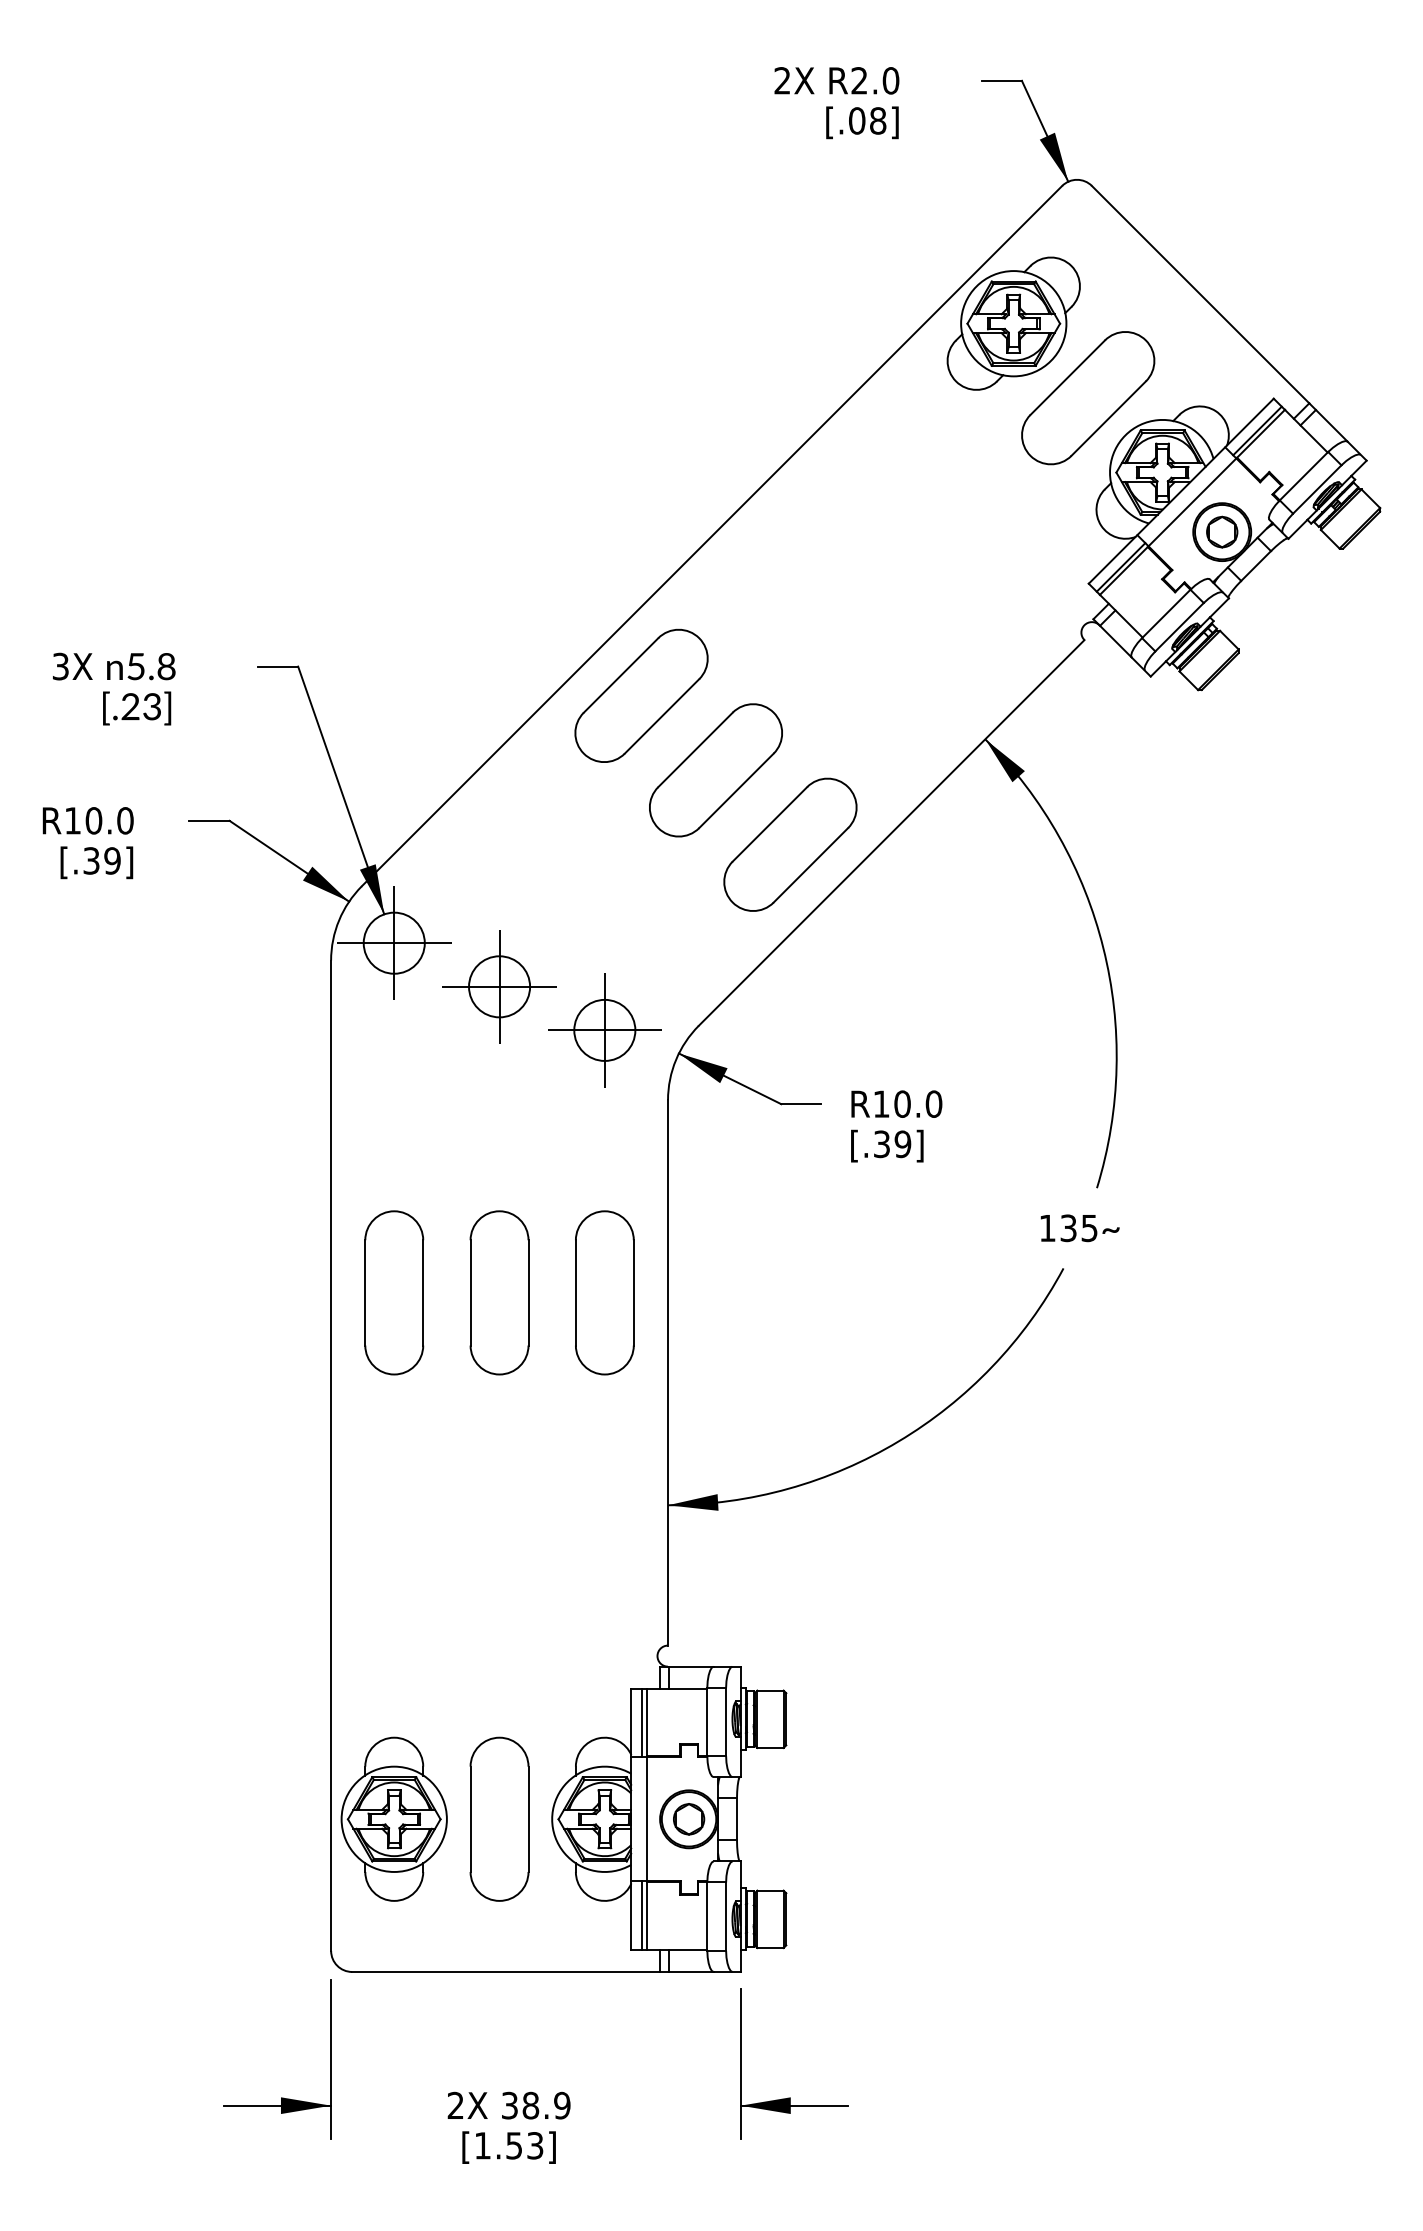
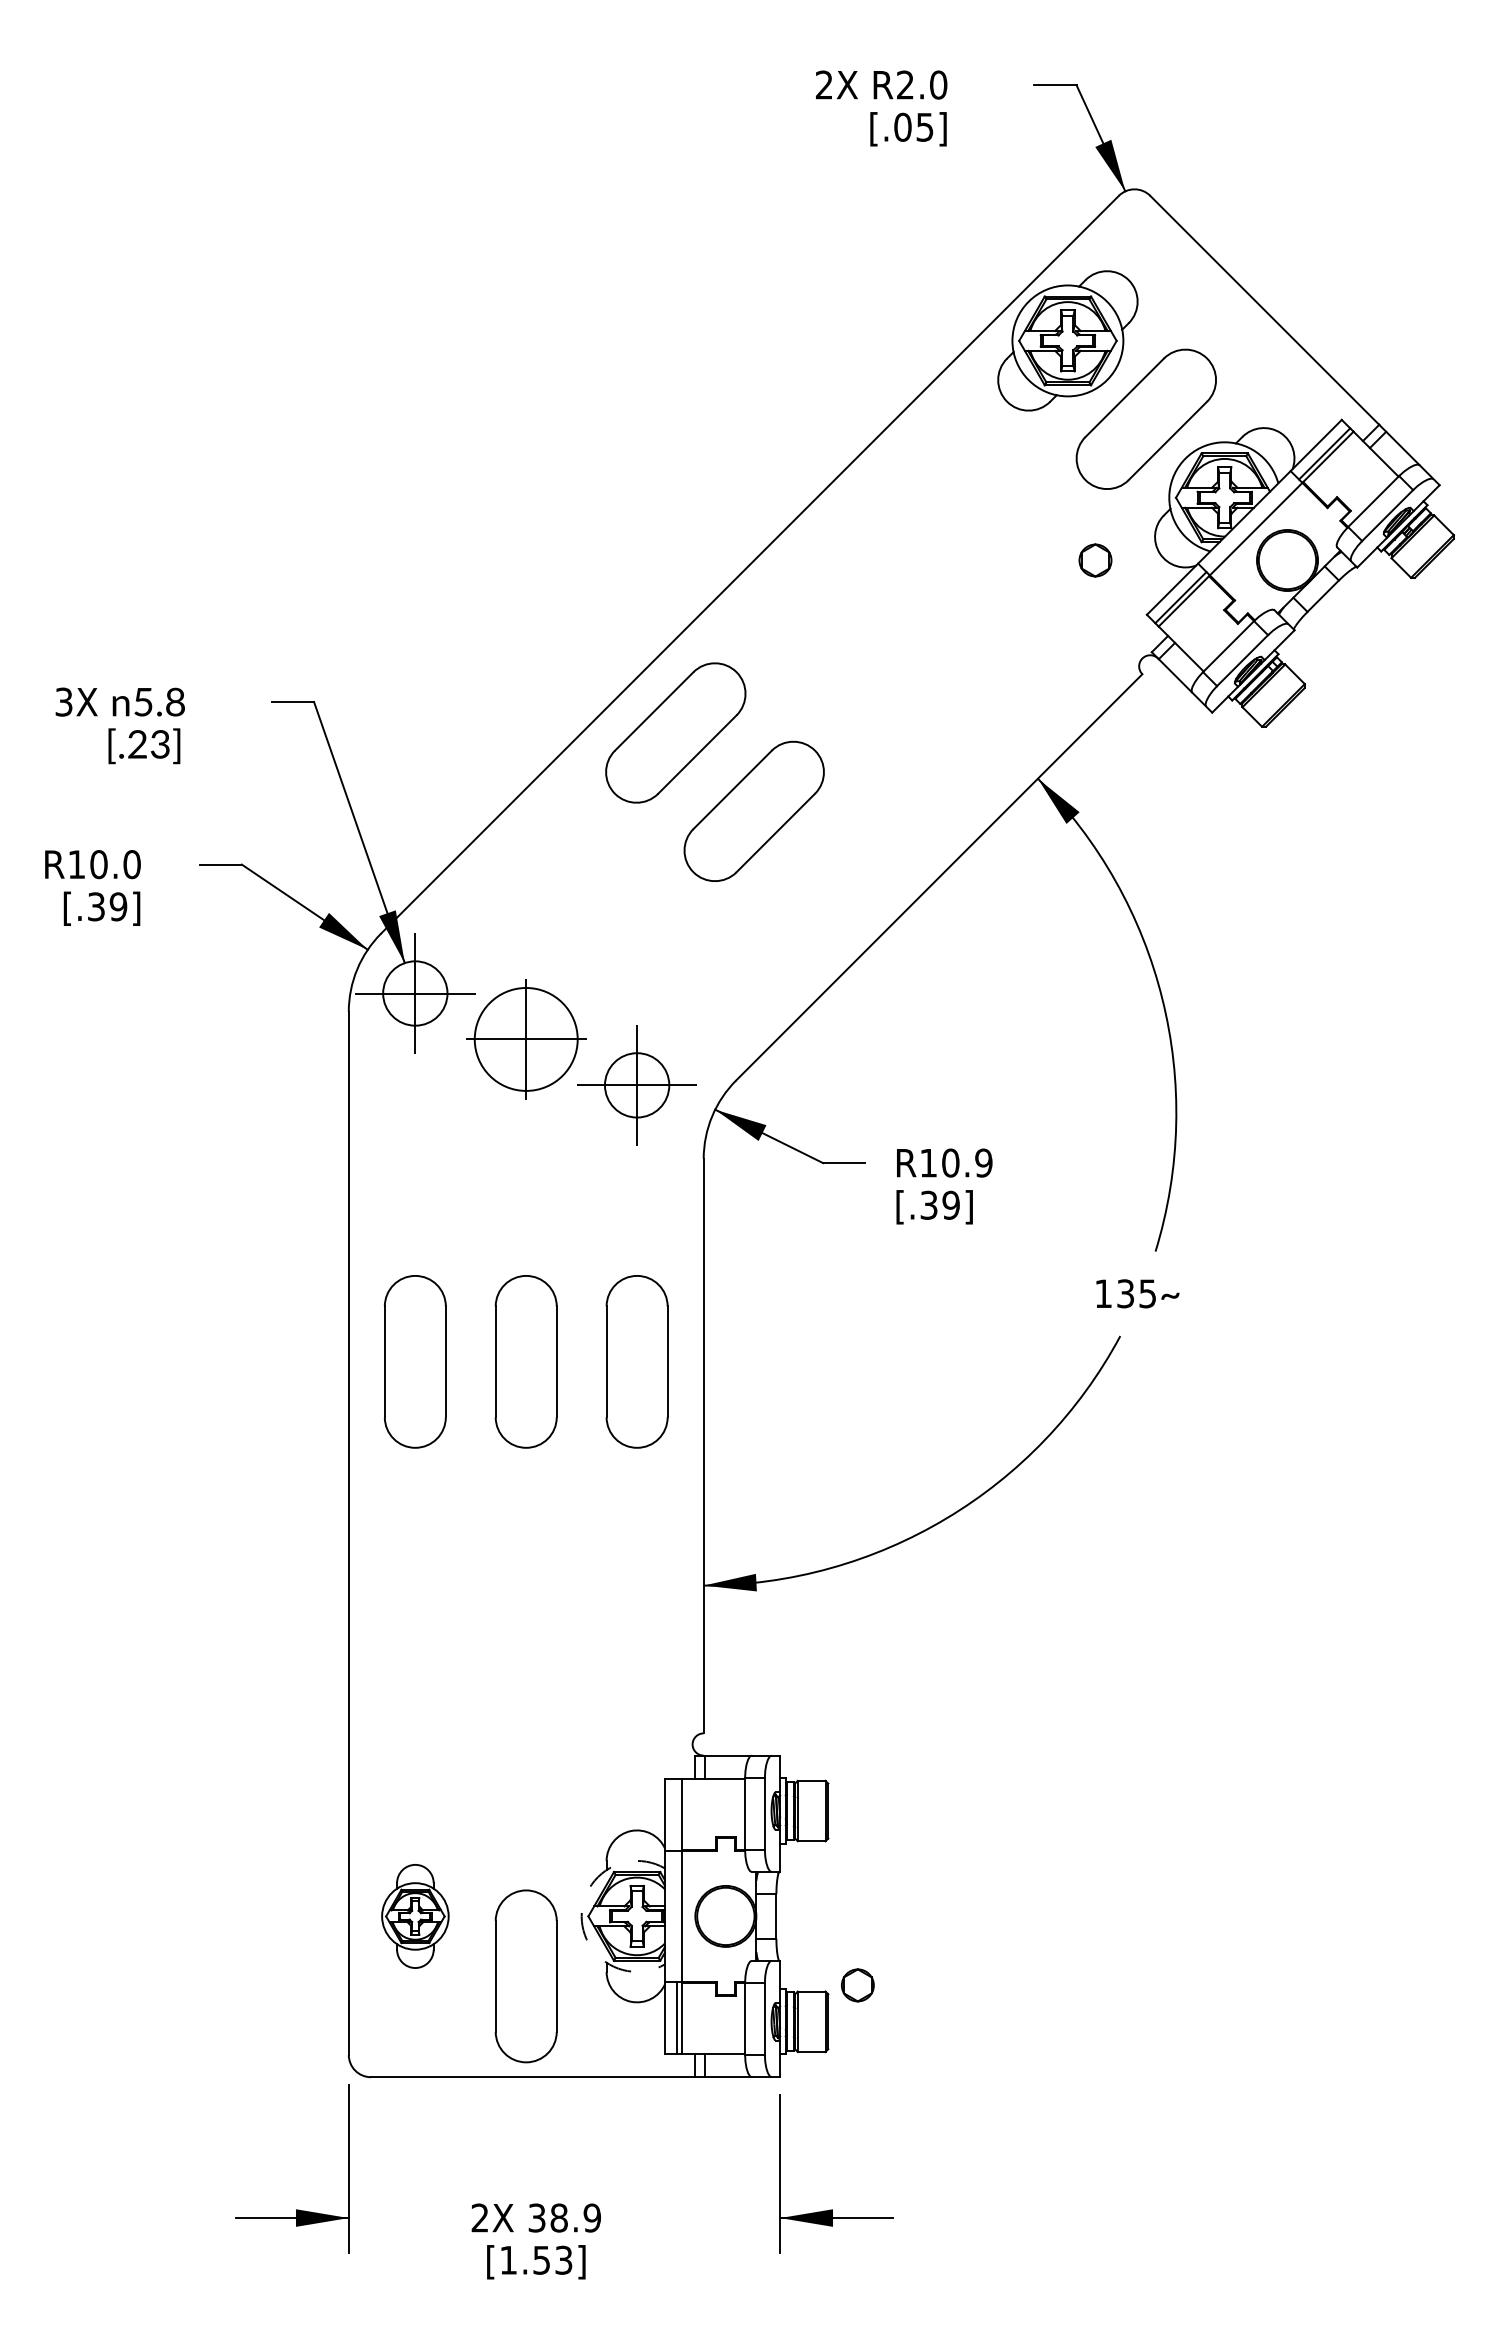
text: (877, 120) -> (924, 126), [.08] -> [.05]
circle: (1222, 532) -> (1095, 560), moved
part: (790, 844) -> (832, 889), removed
circle: (499, 986) -> (526, 1039), size x1.6
text: (933, 1103) -> (983, 1162), R10.0 -> R10.9
line: (642, 1722) -> (676, 1814), removed
part: (394, 1819) -> (415, 1916), size x0.6
part: (498, 1819) -> (525, 1976), moved
arc: (552, 1819) -> (581, 1916), solid -> dashed
part: (688, 1819) -> (857, 1985), moved

